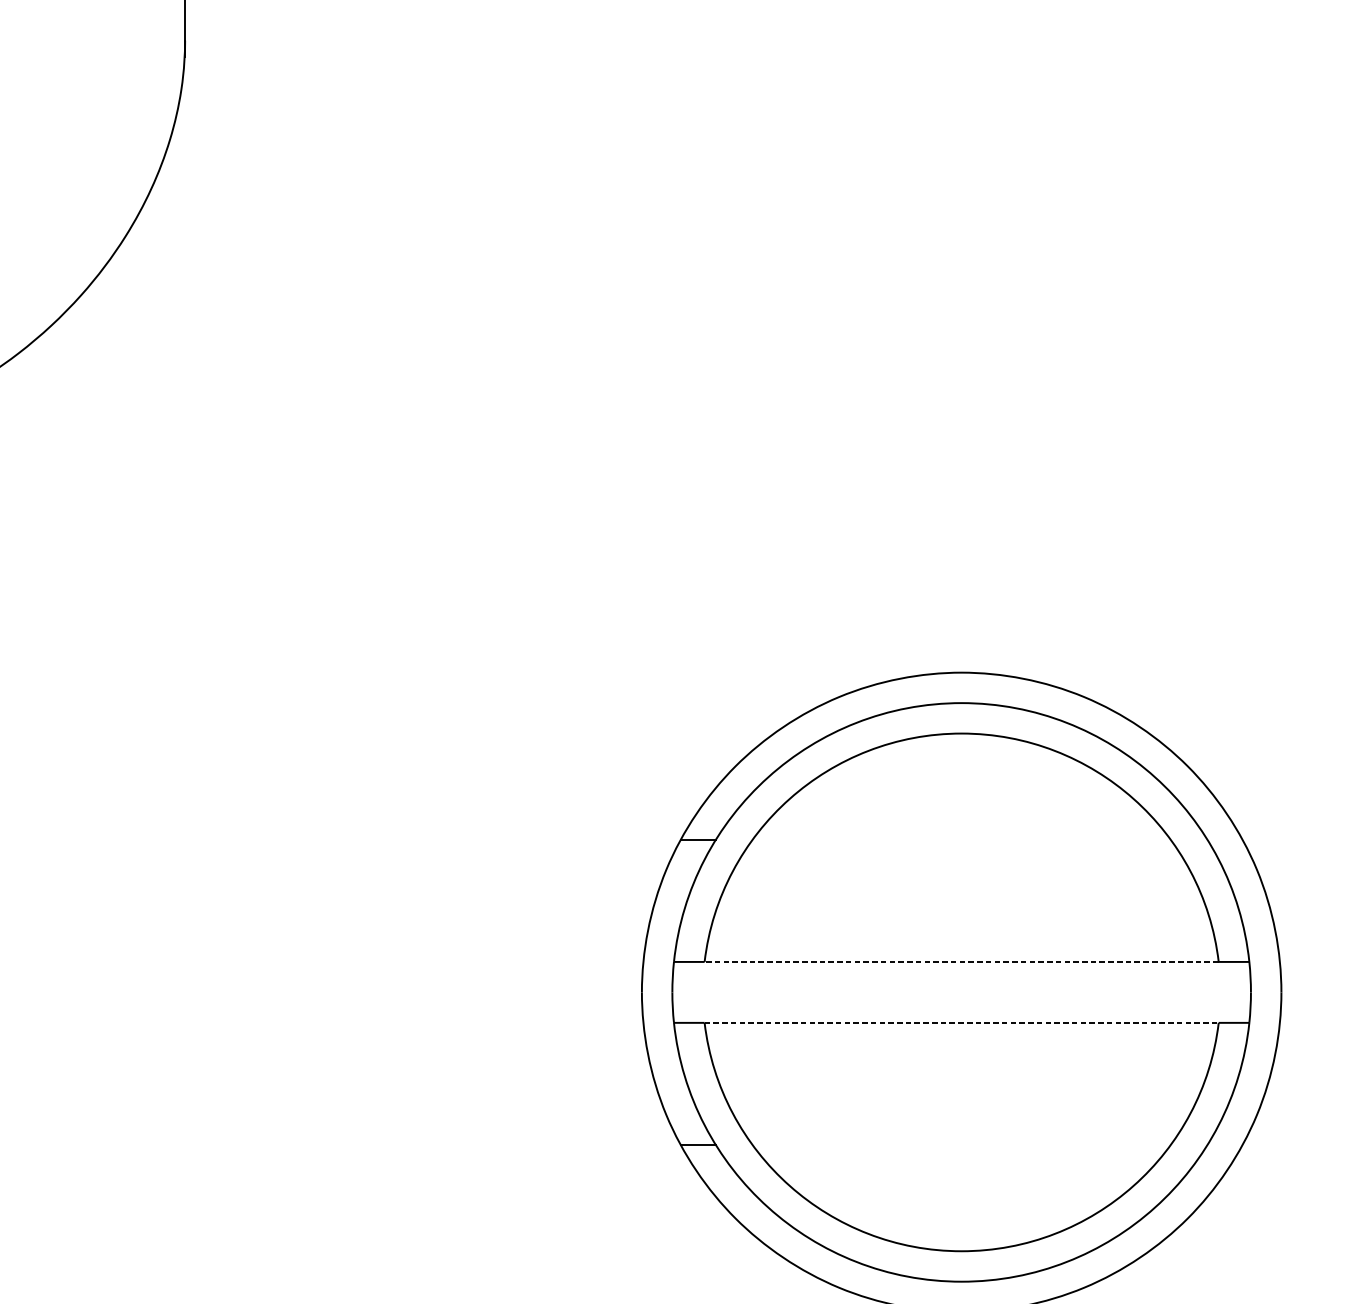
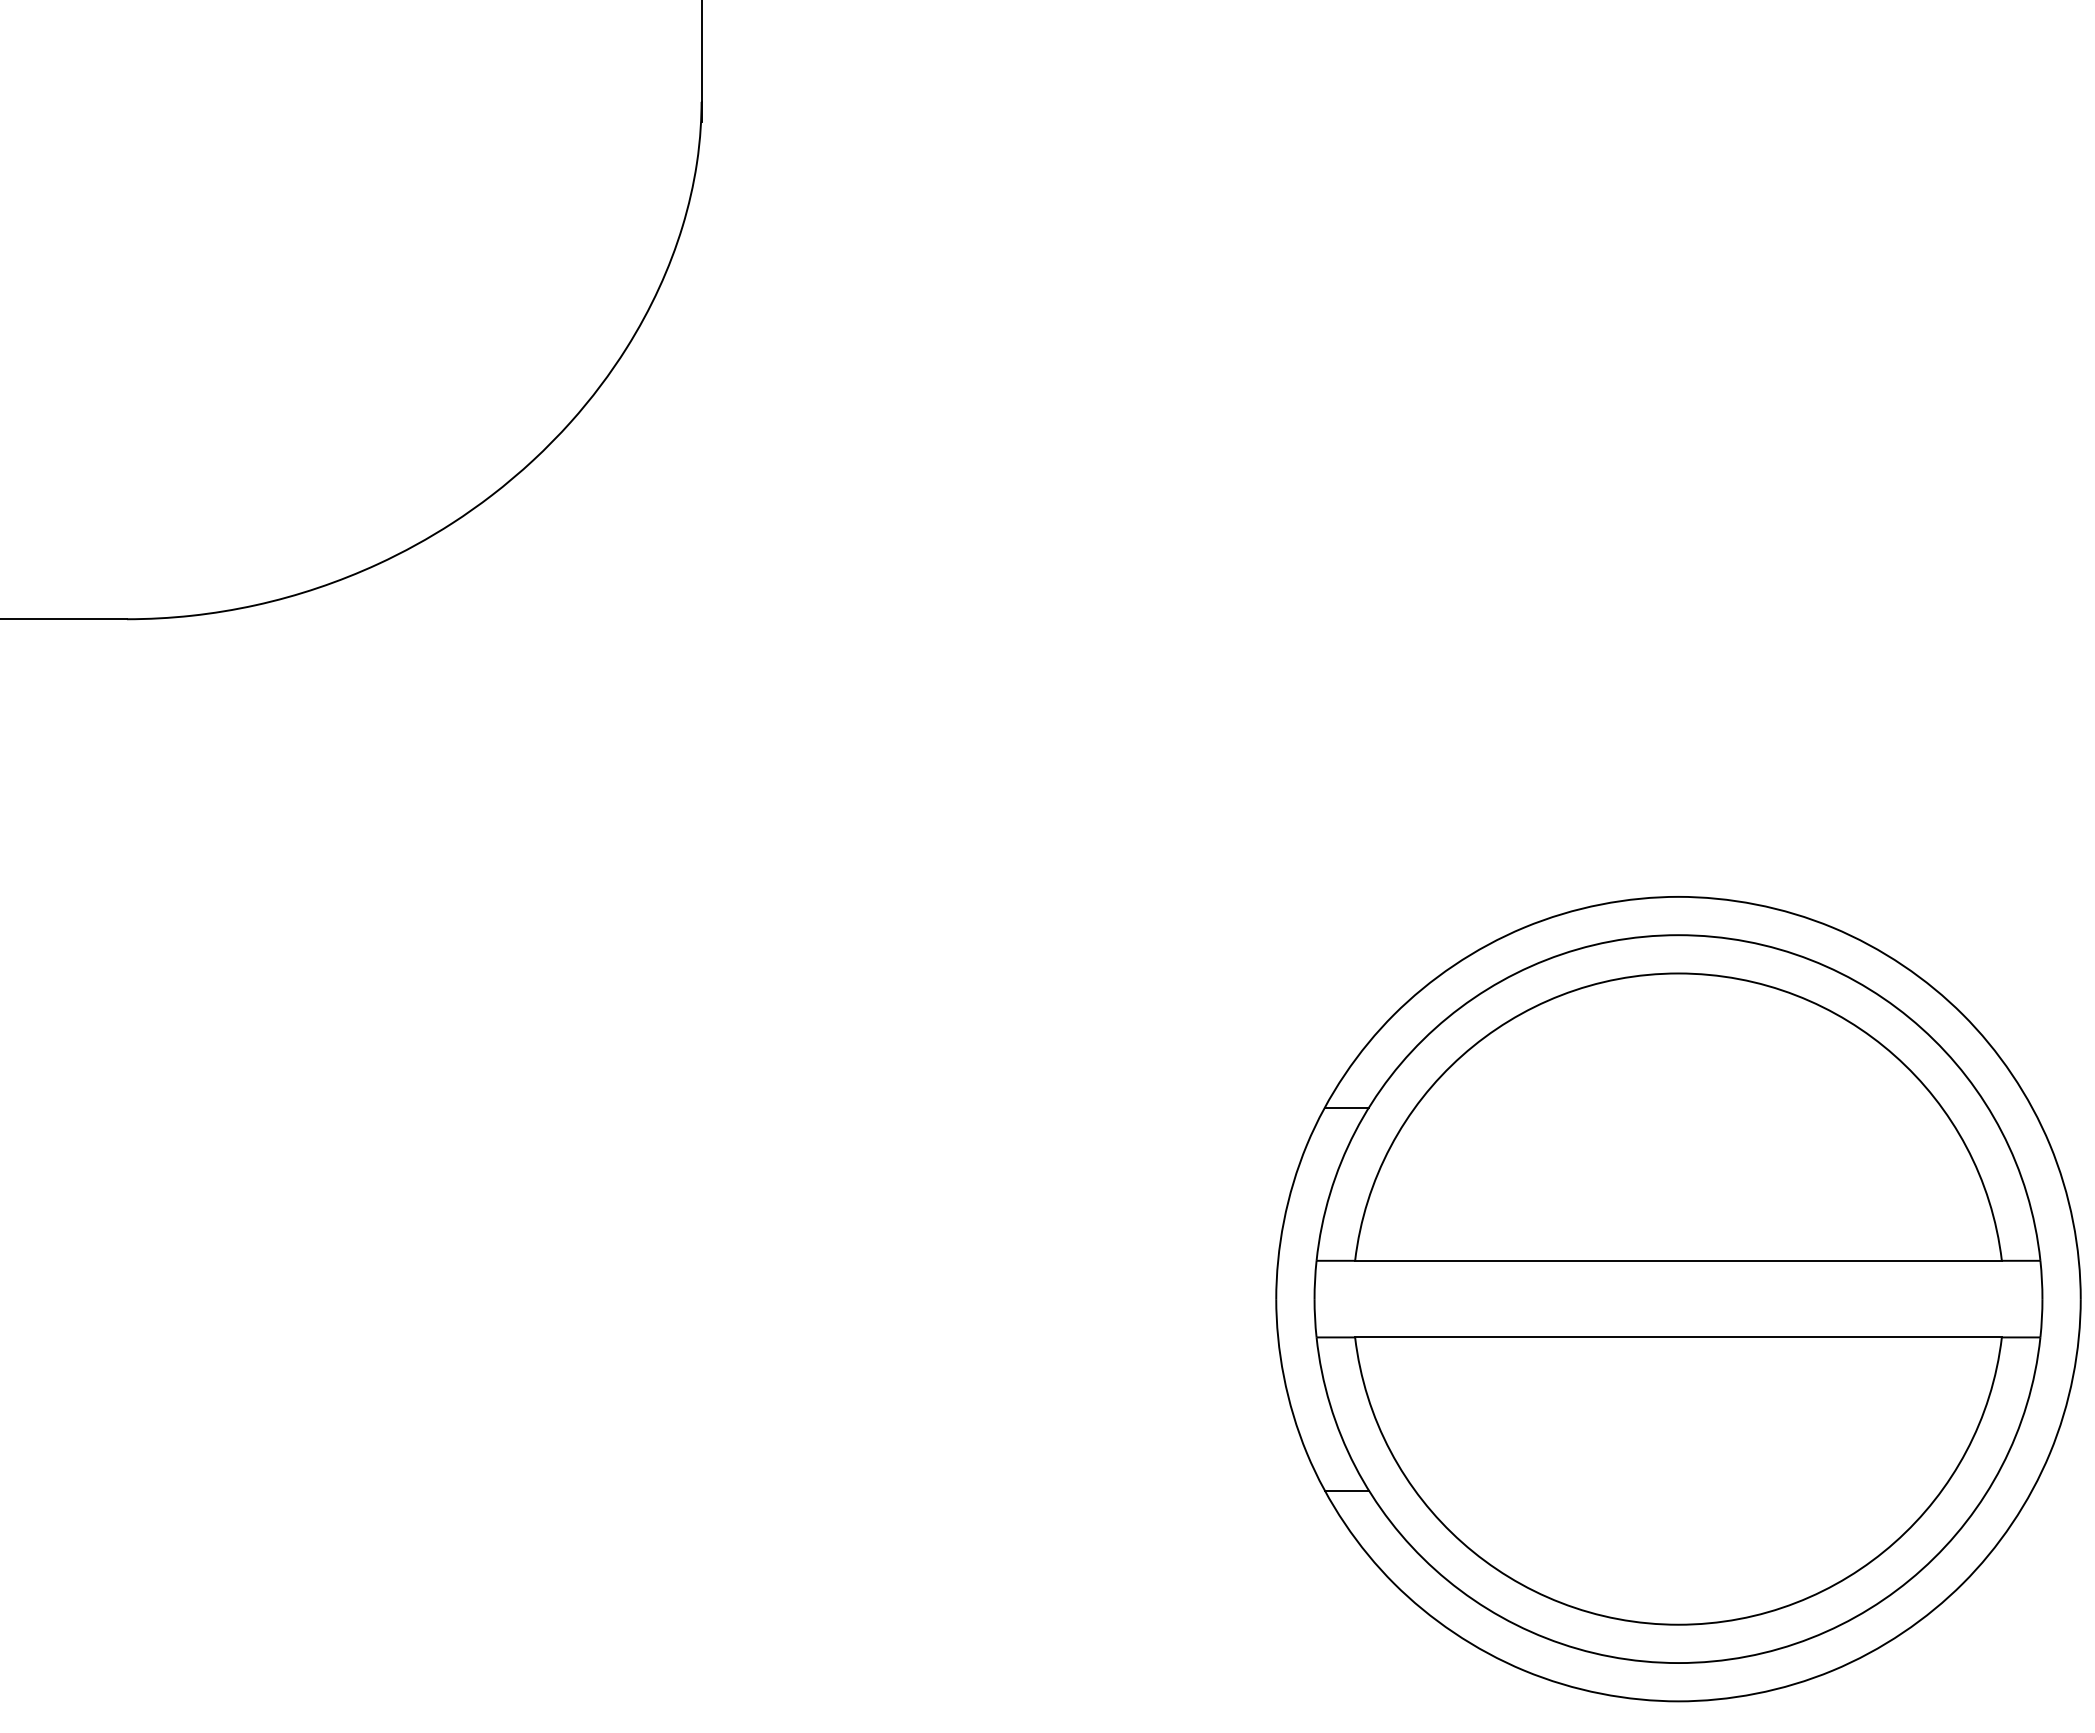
line: (961, 961) -> (1678, 1260), dashed -> solid
line: (962, 1022) -> (1679, 1337), dashed -> solid

